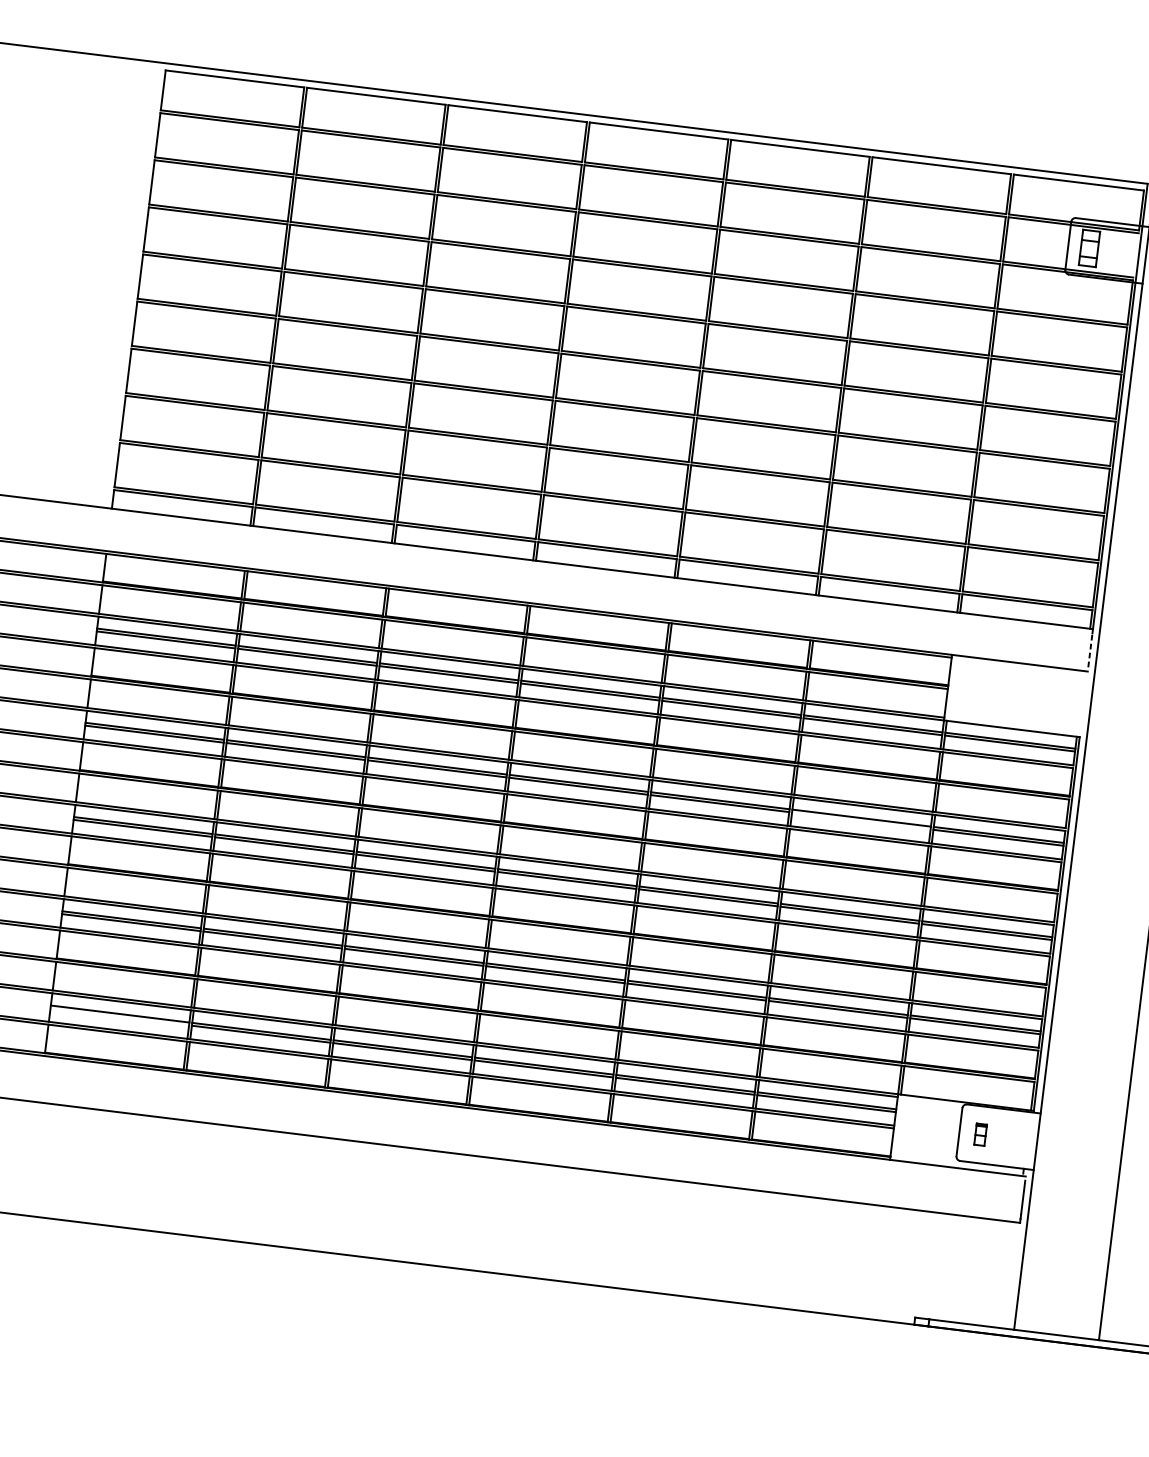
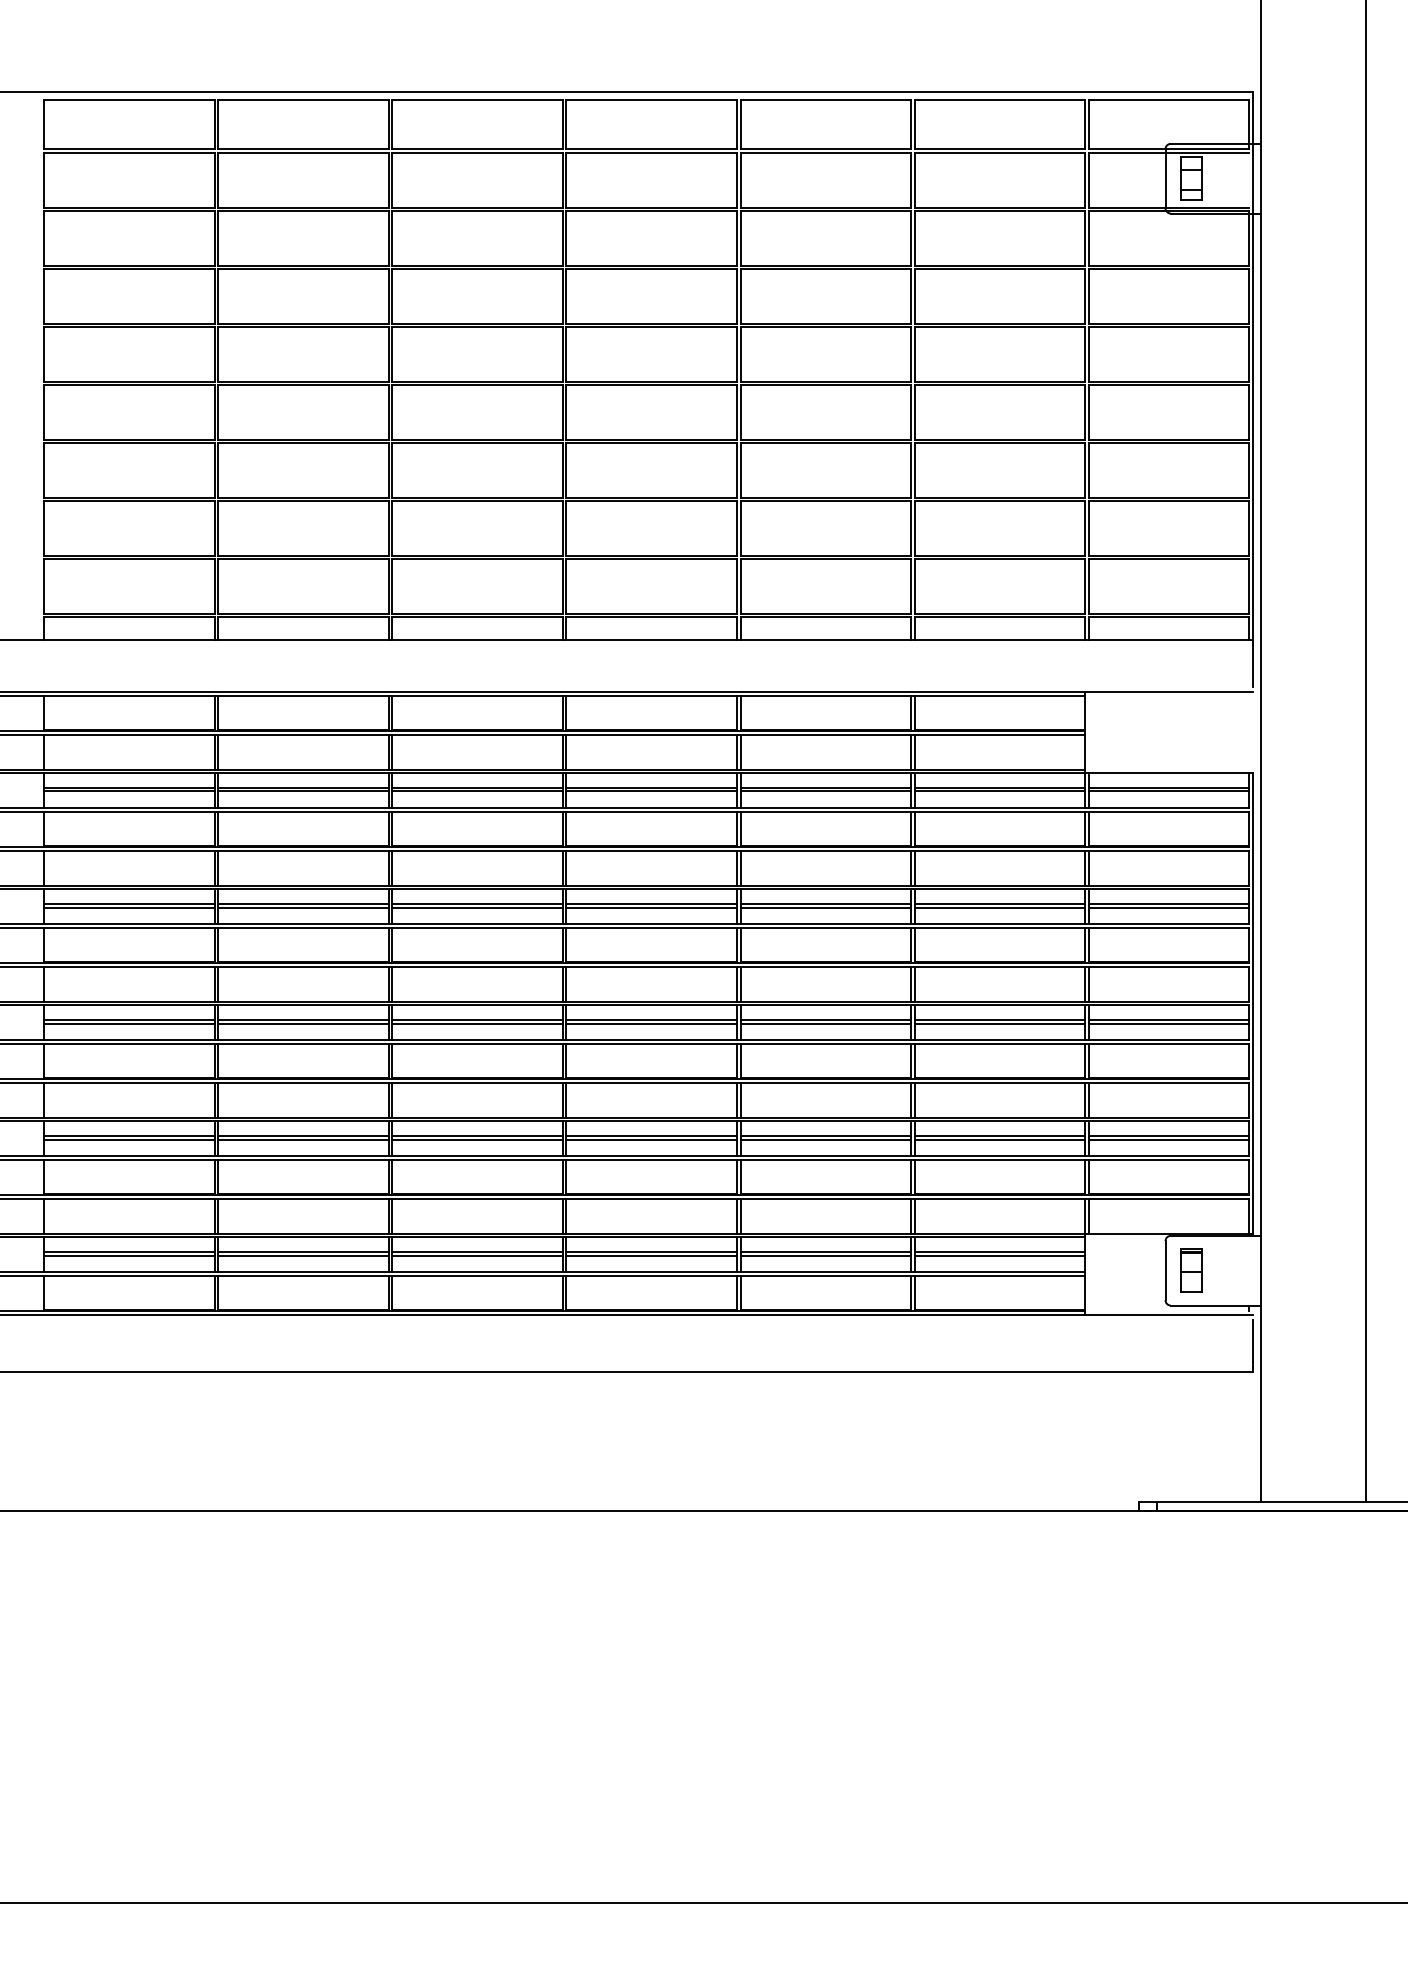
line: (1090, 650) -> (1252, 666), dashed -> solid
line: (860, 820) -> (999, 907), added
line: (119, 1016) -> (128, 1255), added
part: (980, 1134) -> (1191, 1270), size x1.67

